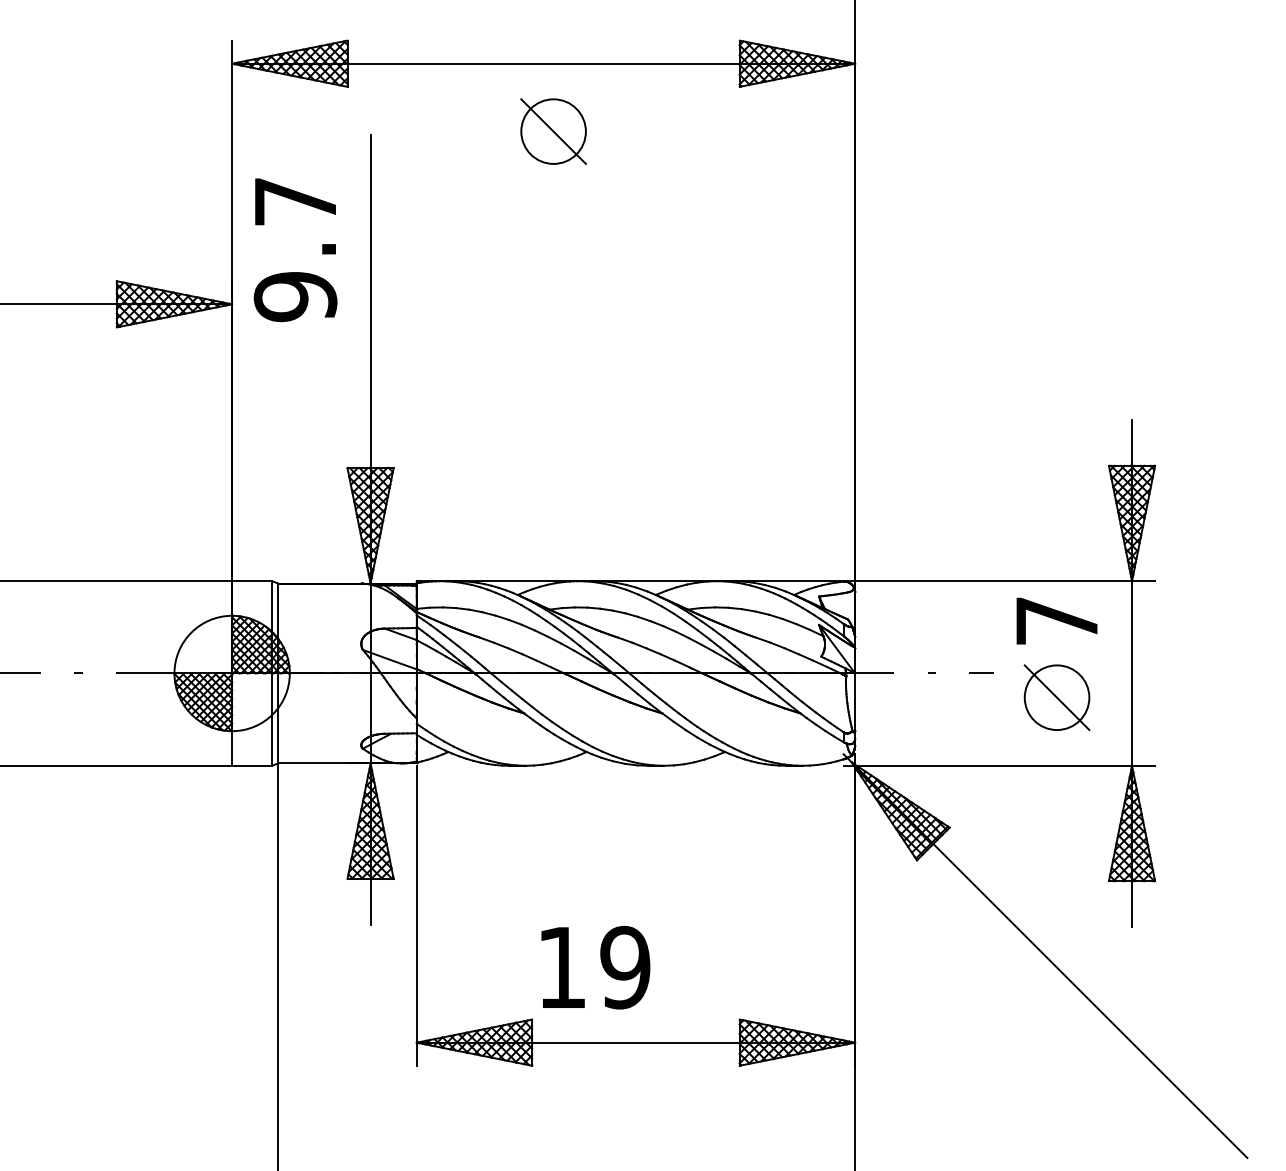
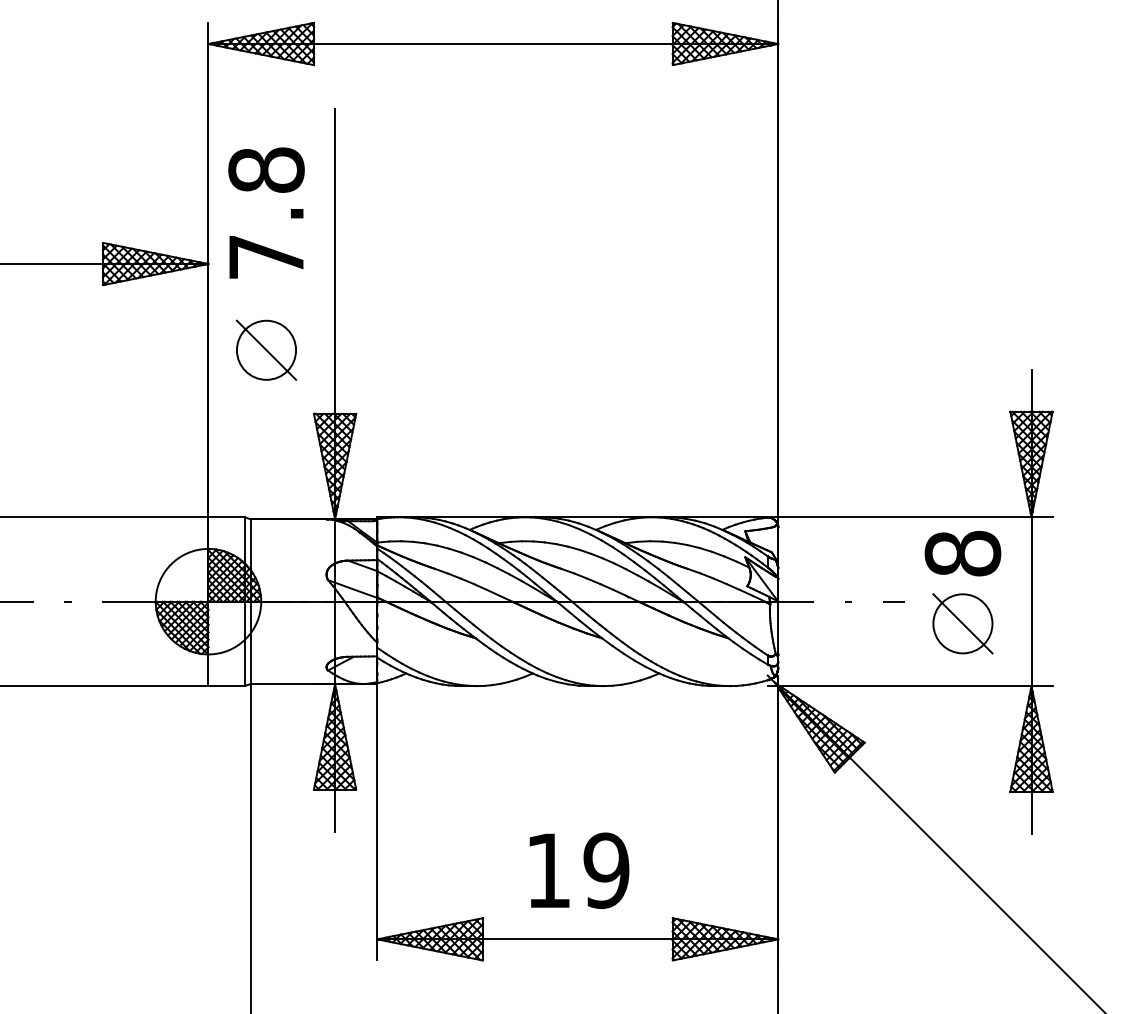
part: (553, 131) -> (266, 350), moved
text: (295, 249) -> (266, 213), 9.7 -> 7.8
text: (1056, 620) -> (962, 553), 7 -> 8
text: (595, 967) -> (579, 870), moved

